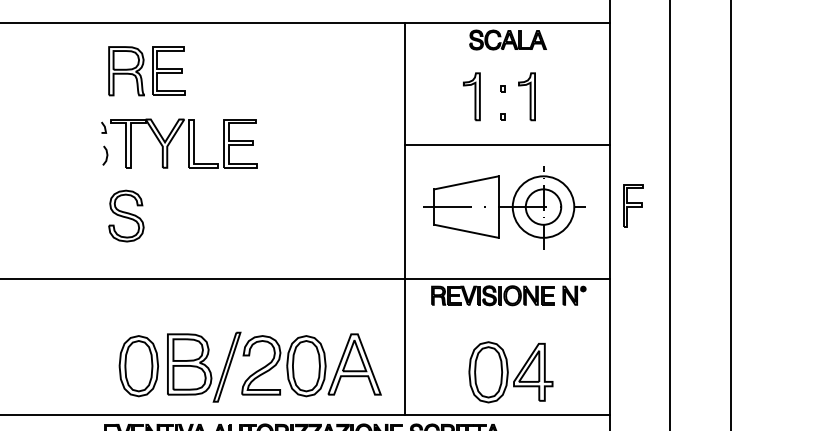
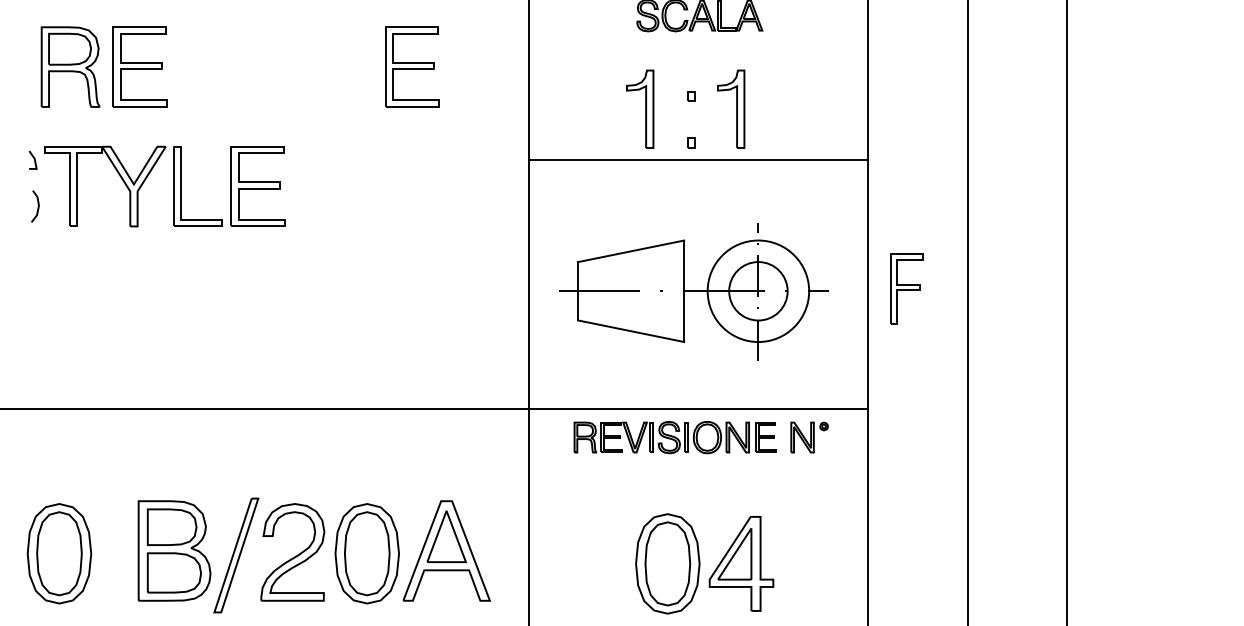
part: (333, 70) -> (411, 65), added
line: (506, 144) -> (697, 159), moved
part: (126, 215) -> (70, 305), removed
part: (138, 366) -> (58, 554), moved

